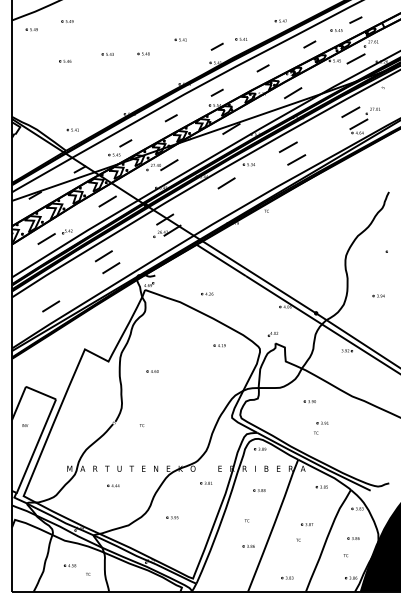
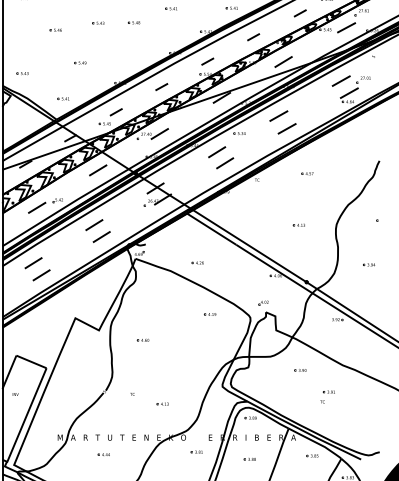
line: (216, 46) -> (206, 15), removed
part: (89, 93) -> (79, 62), added
part: (31, 104) -> (21, 73), added
line: (234, 194) -> (224, 163), added
part: (316, 204) -> (306, 173), added
line: (308, 256) -> (298, 225), added
line: (43, 294) -> (33, 263), added
part: (321, 427) -> (327, 396), moved
part: (172, 434) -> (162, 403), added

